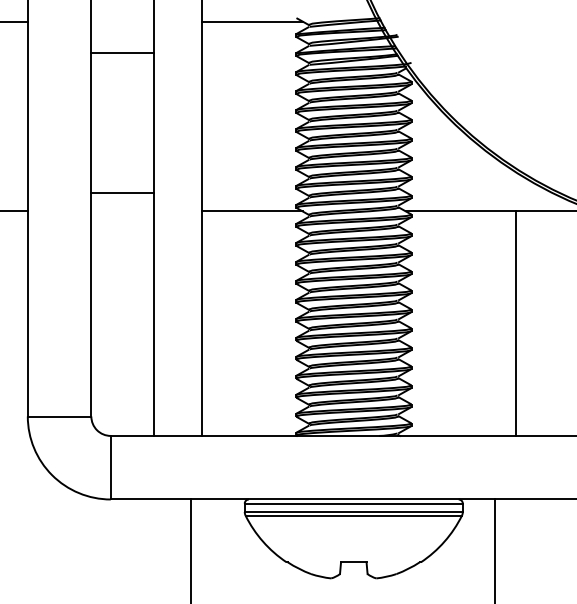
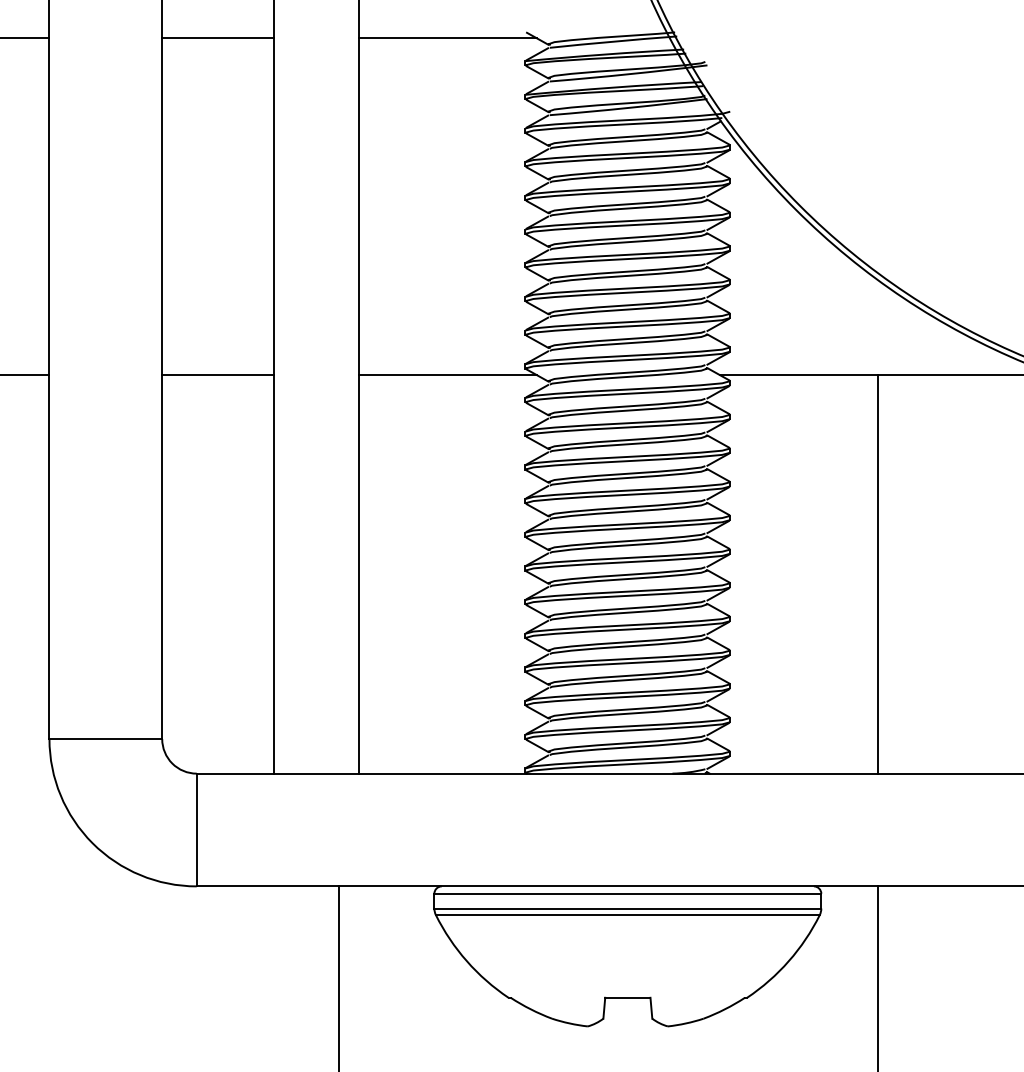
line: (122, 52) -> (217, 38), moved
line: (122, 193) -> (217, 375), moved
line: (515, 323) -> (877, 574), moved

